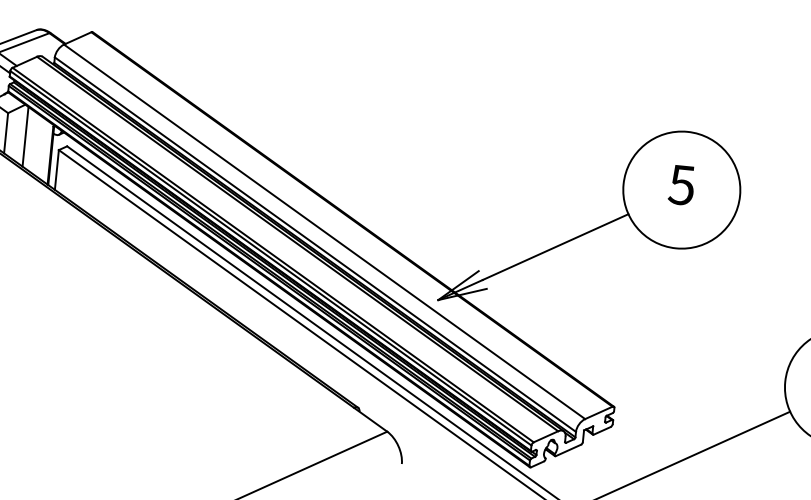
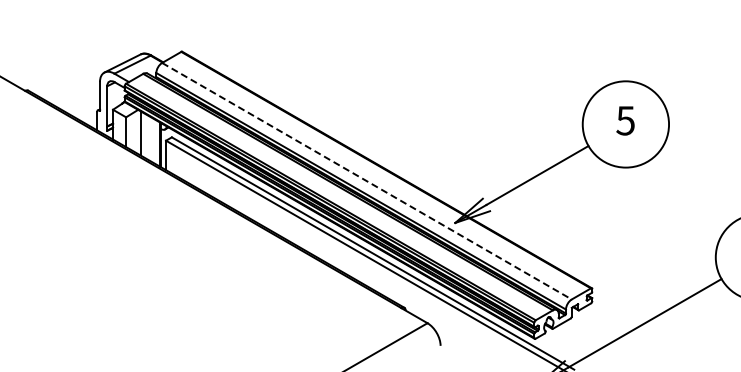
line: (325, 232) -> (367, 181), solid -> dashed

